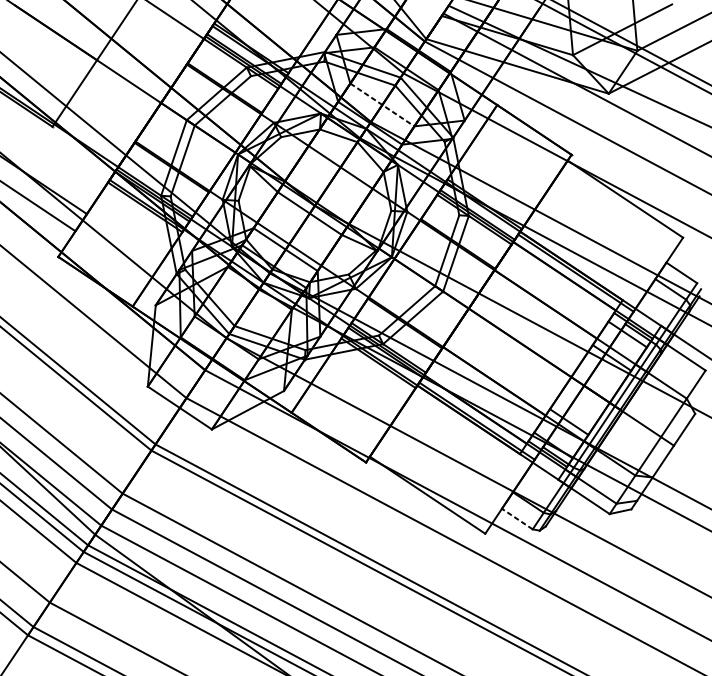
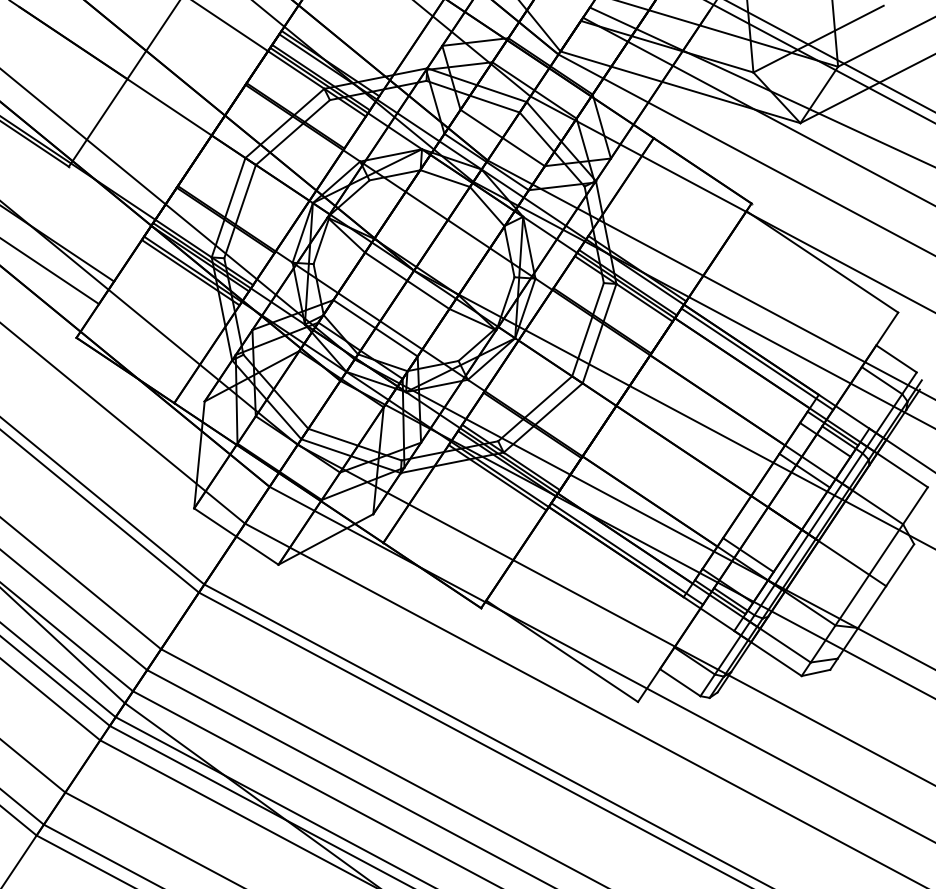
line: (382, 105) -> (502, 138), dashed -> solid
line: (516, 518) -> (679, 682), dashed -> solid

